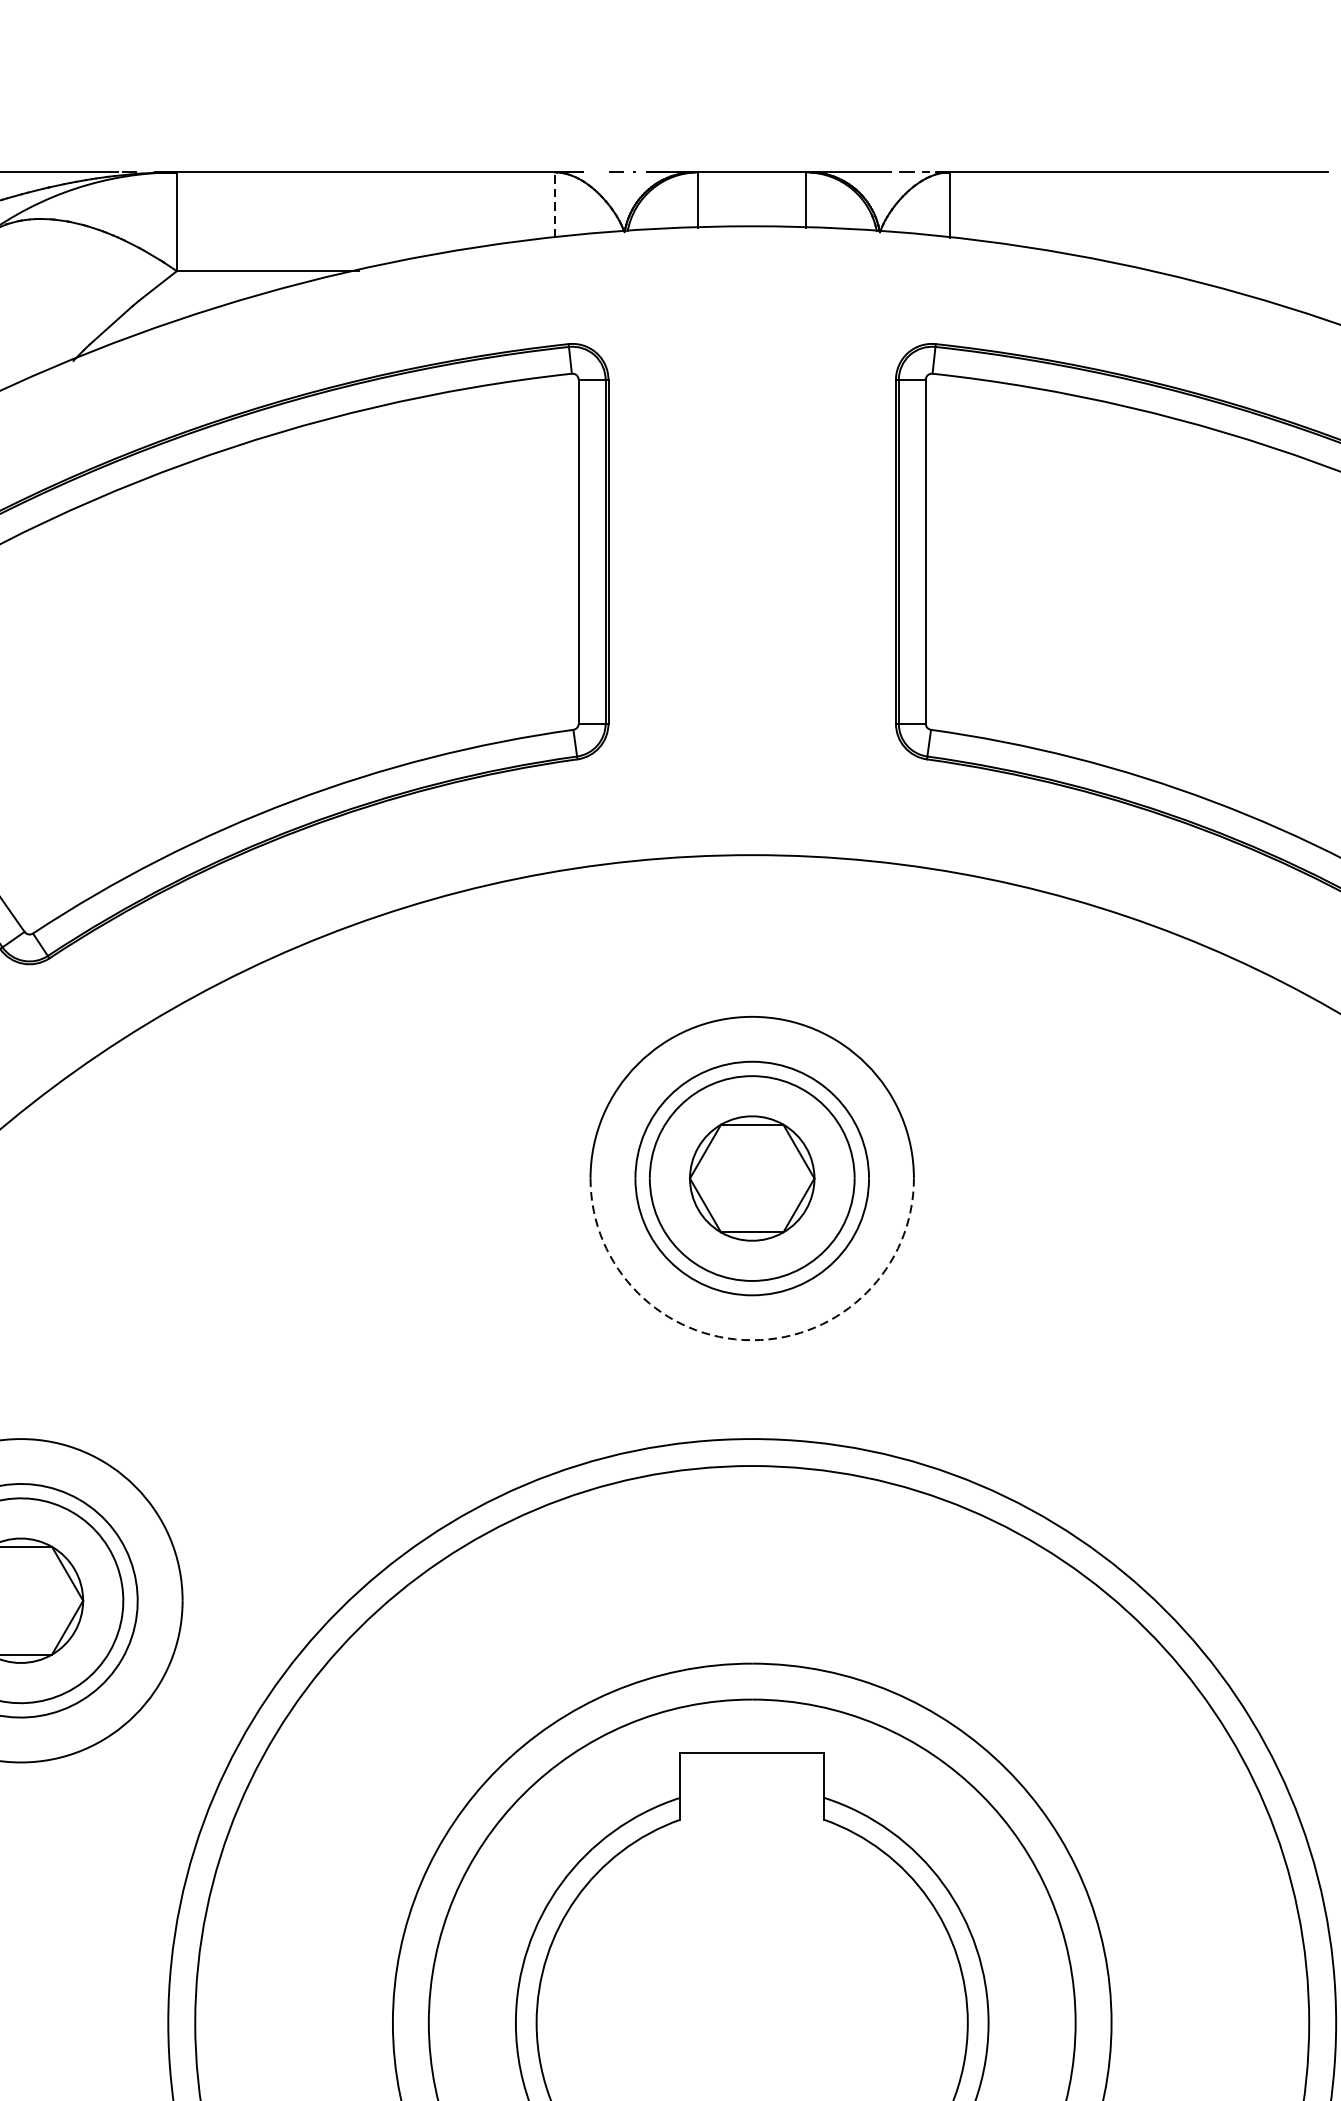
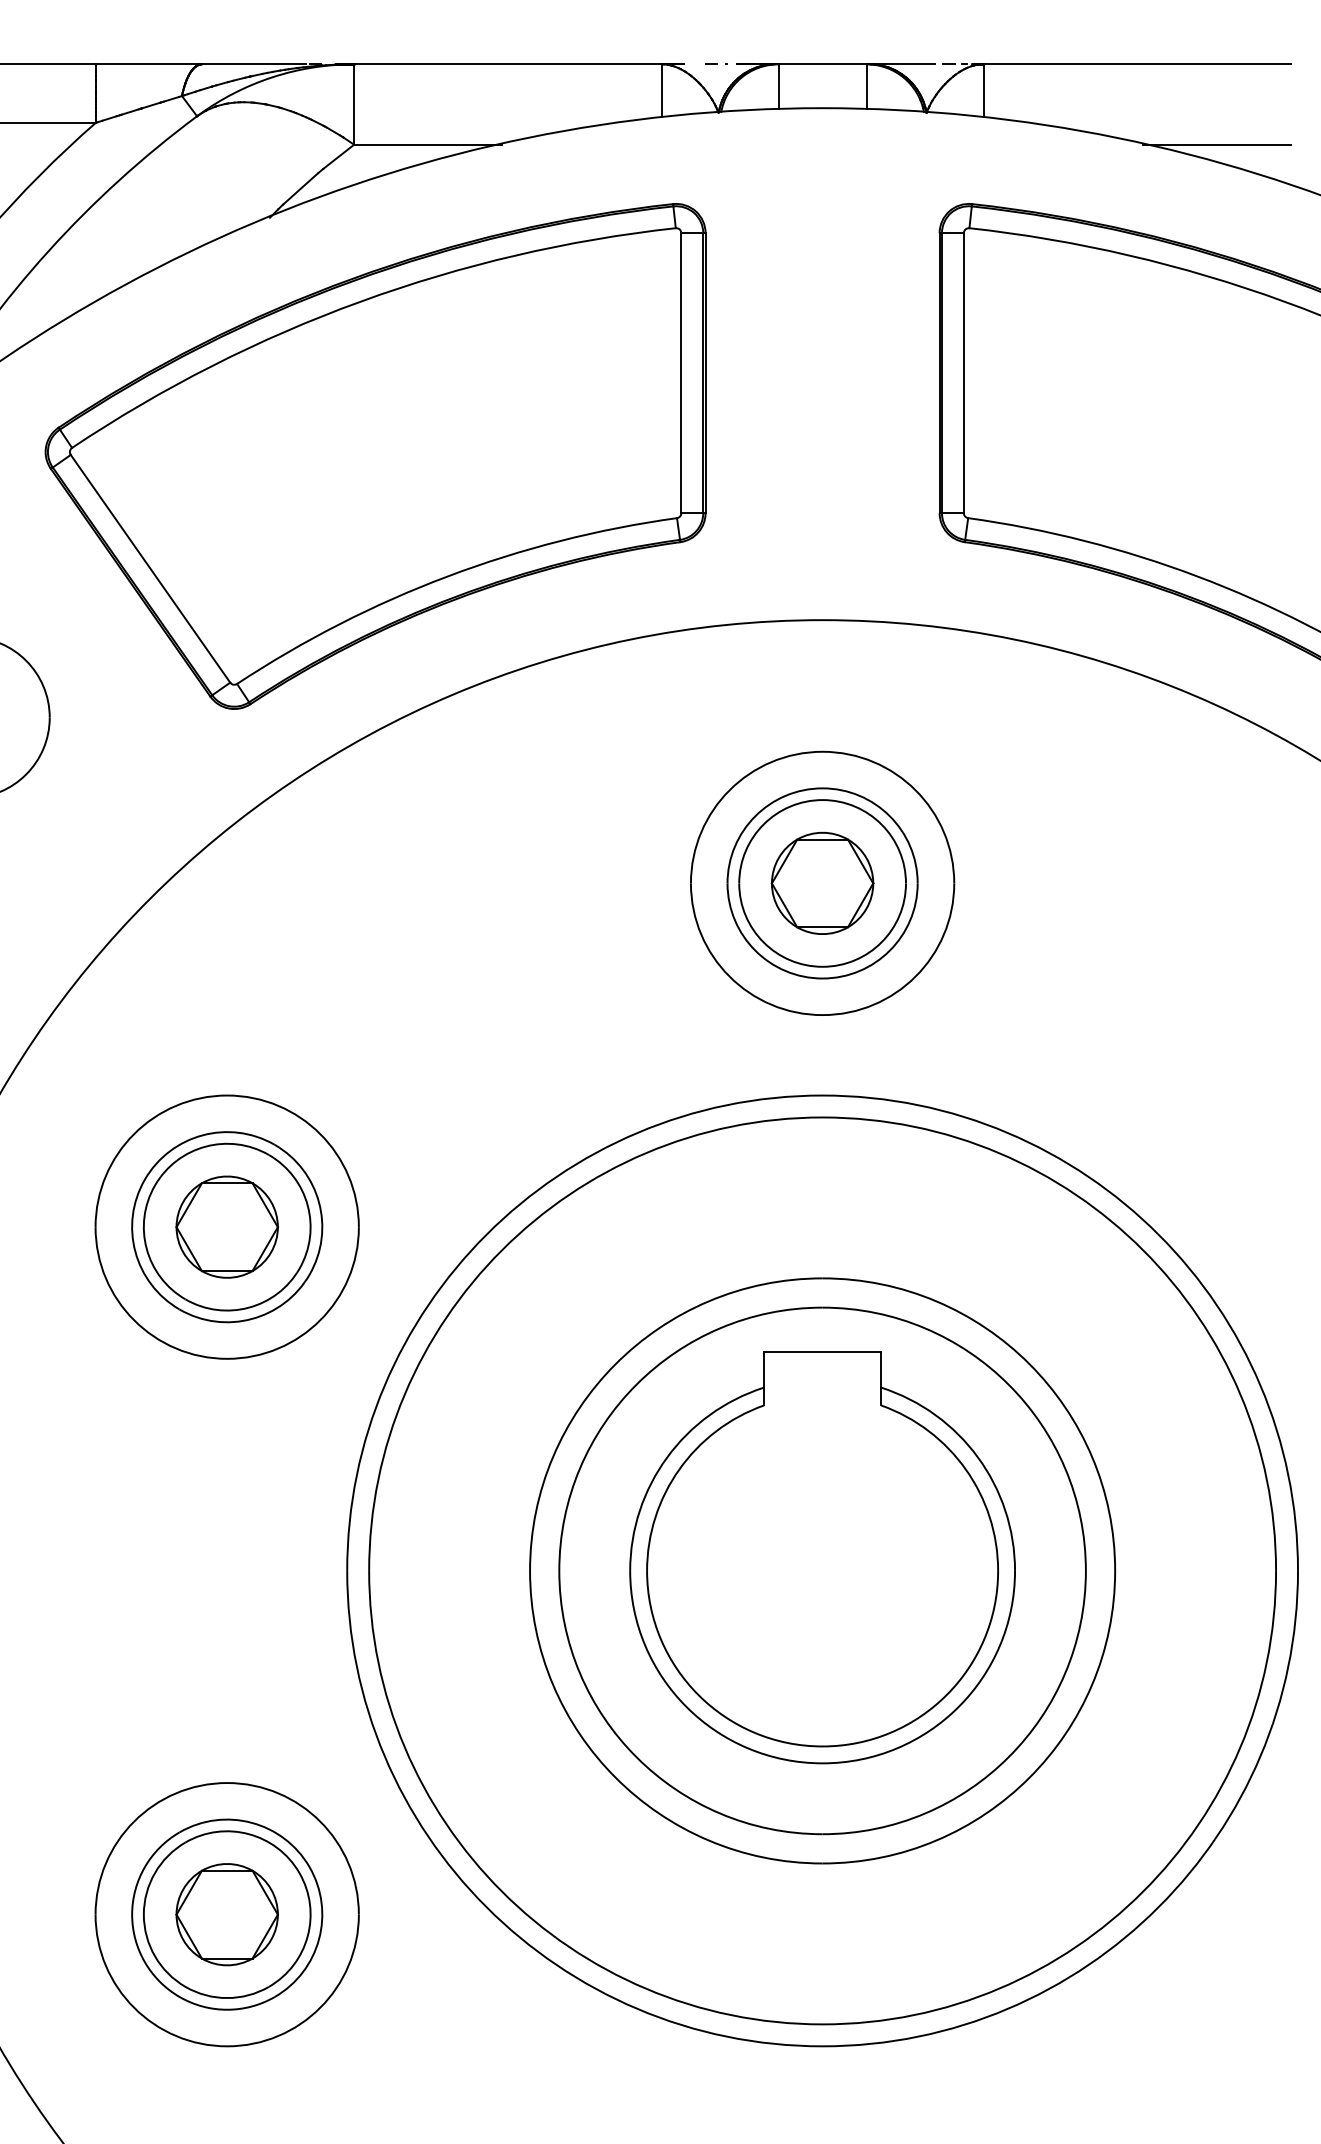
line: (554, 204) -> (661, 90), dashed -> solid
line: (1236, 270) -> (1216, 144), added
arc: (752, 1340) -> (822, 1015), dashed -> solid

